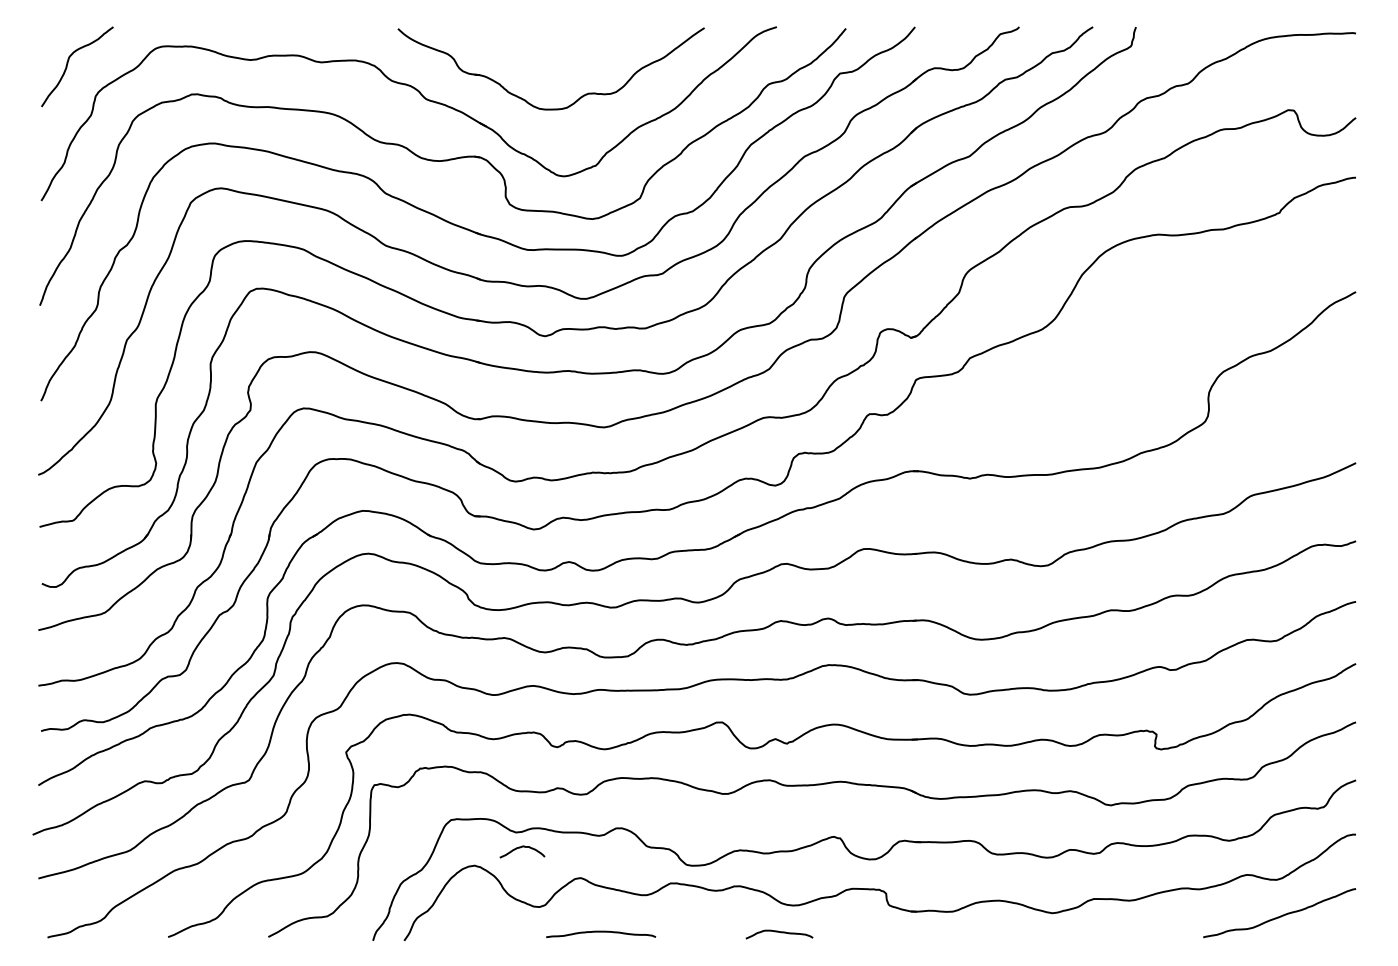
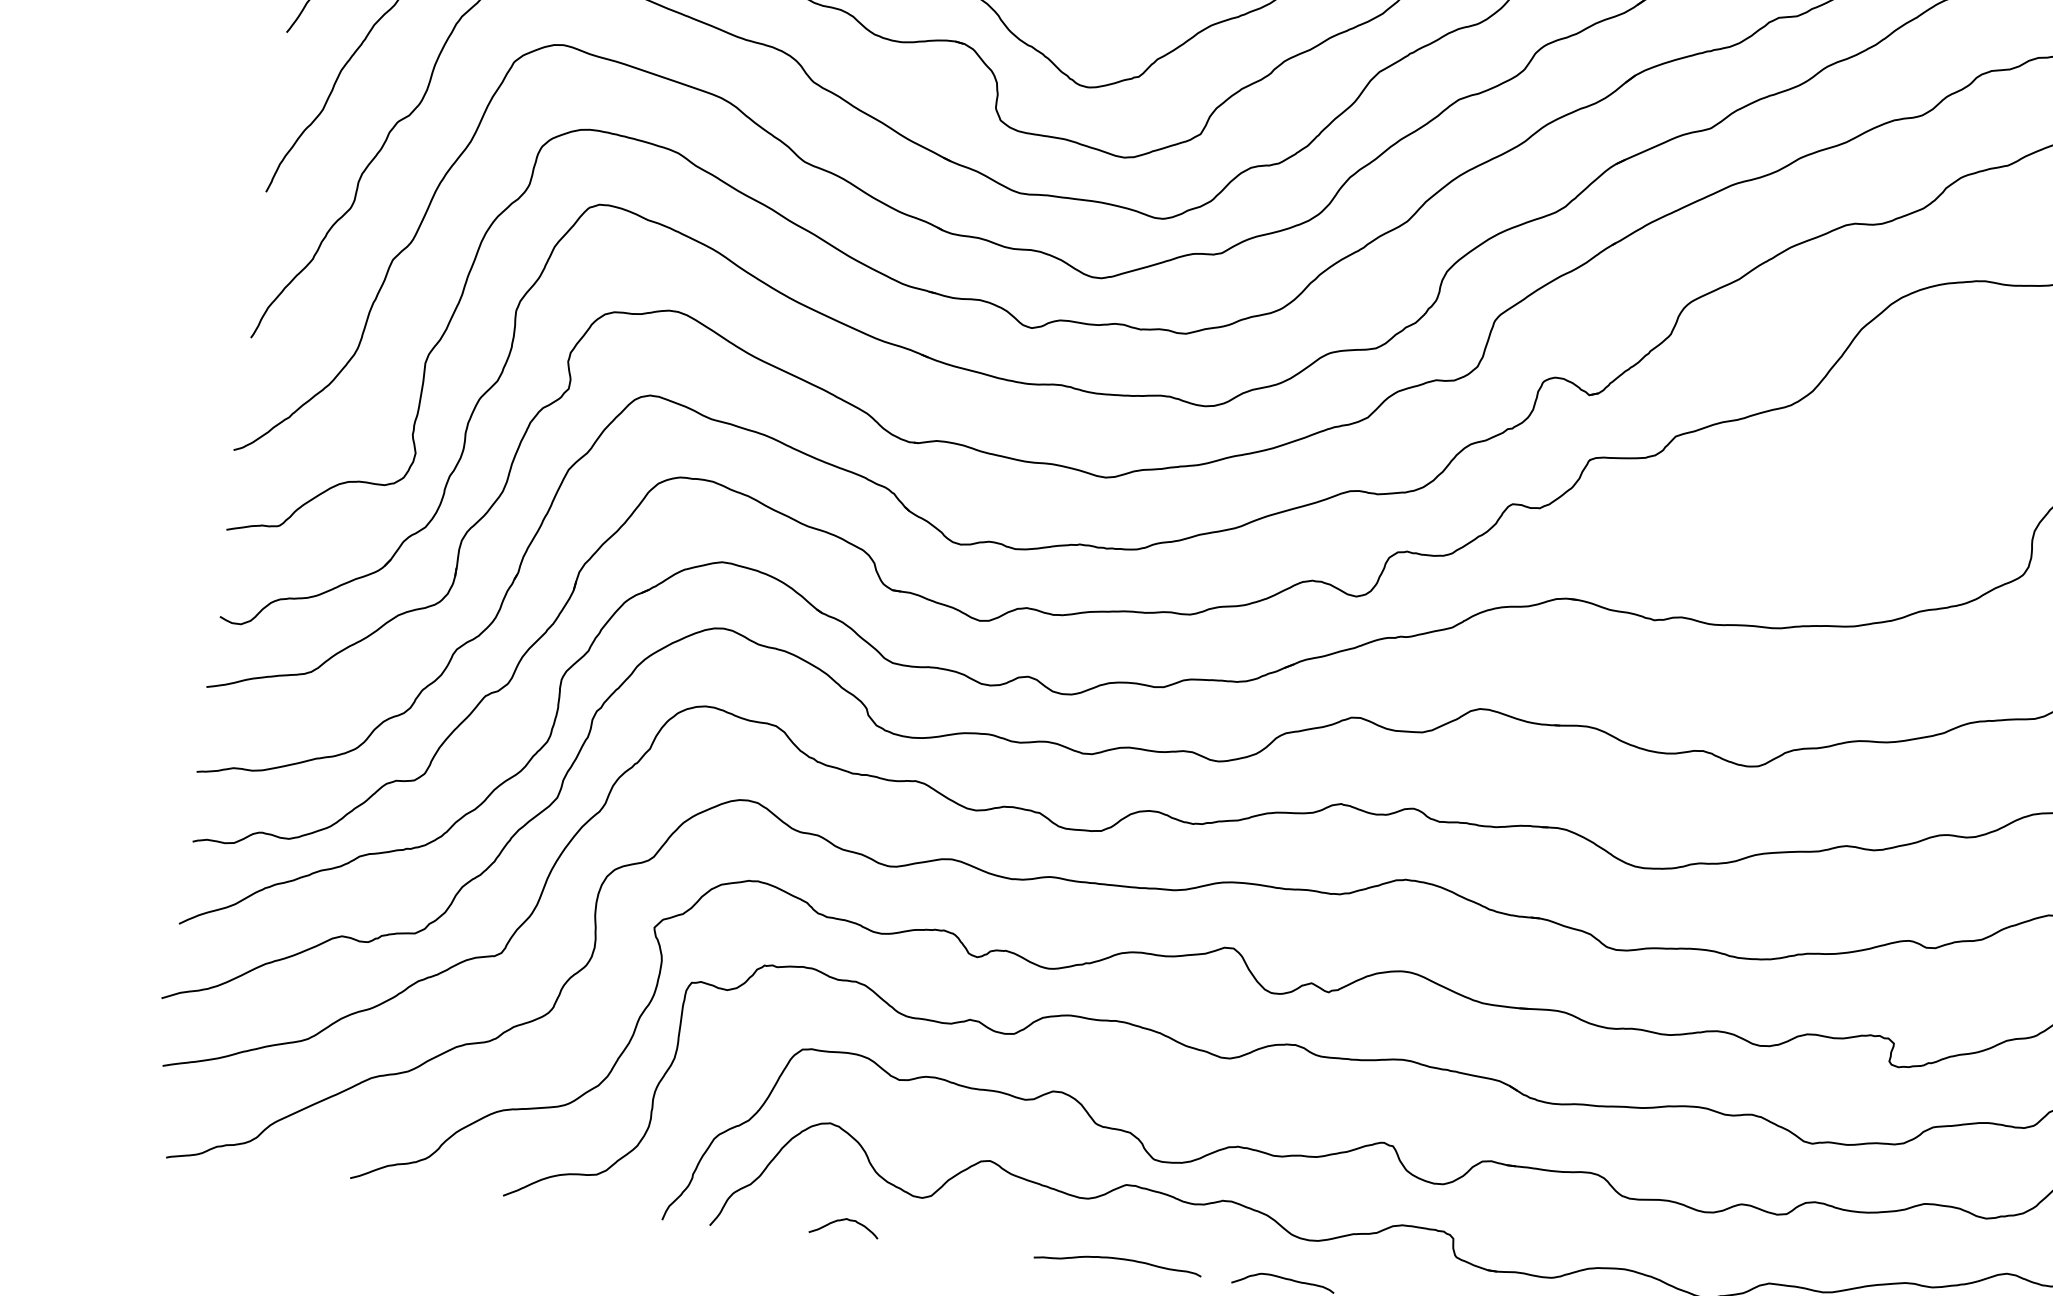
curve: (520, 848) -> (842, 1221), moved
curve: (601, 932) -> (1118, 1260), moved

